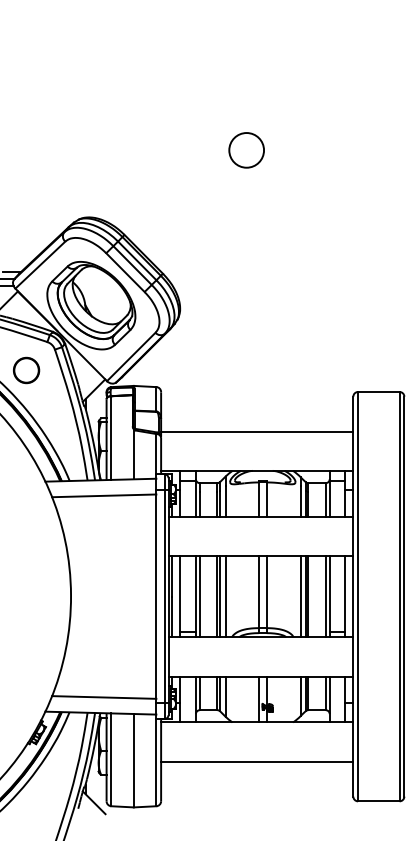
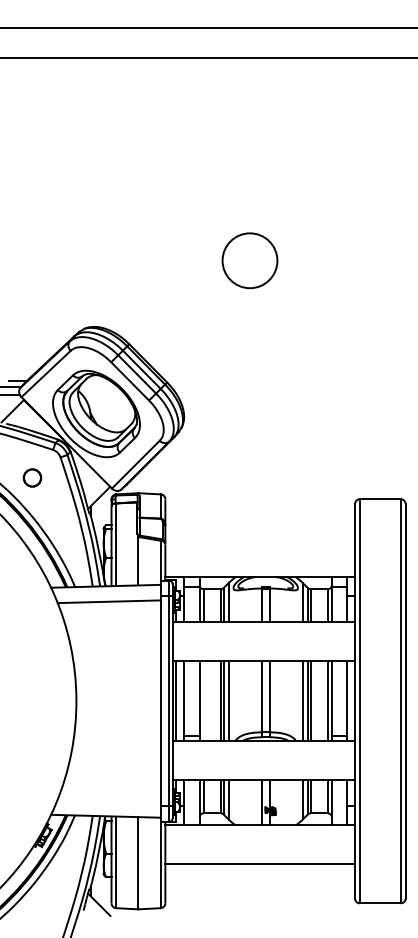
circle: (246, 150) -> (249, 260), size x1.6
circle: (26, 369) -> (32, 477), size x0.7
line: (257, 431) -> (260, 538), removed
line: (199, 596) -> (203, 701), removed
line: (103, 697) -> (108, 800), removed

